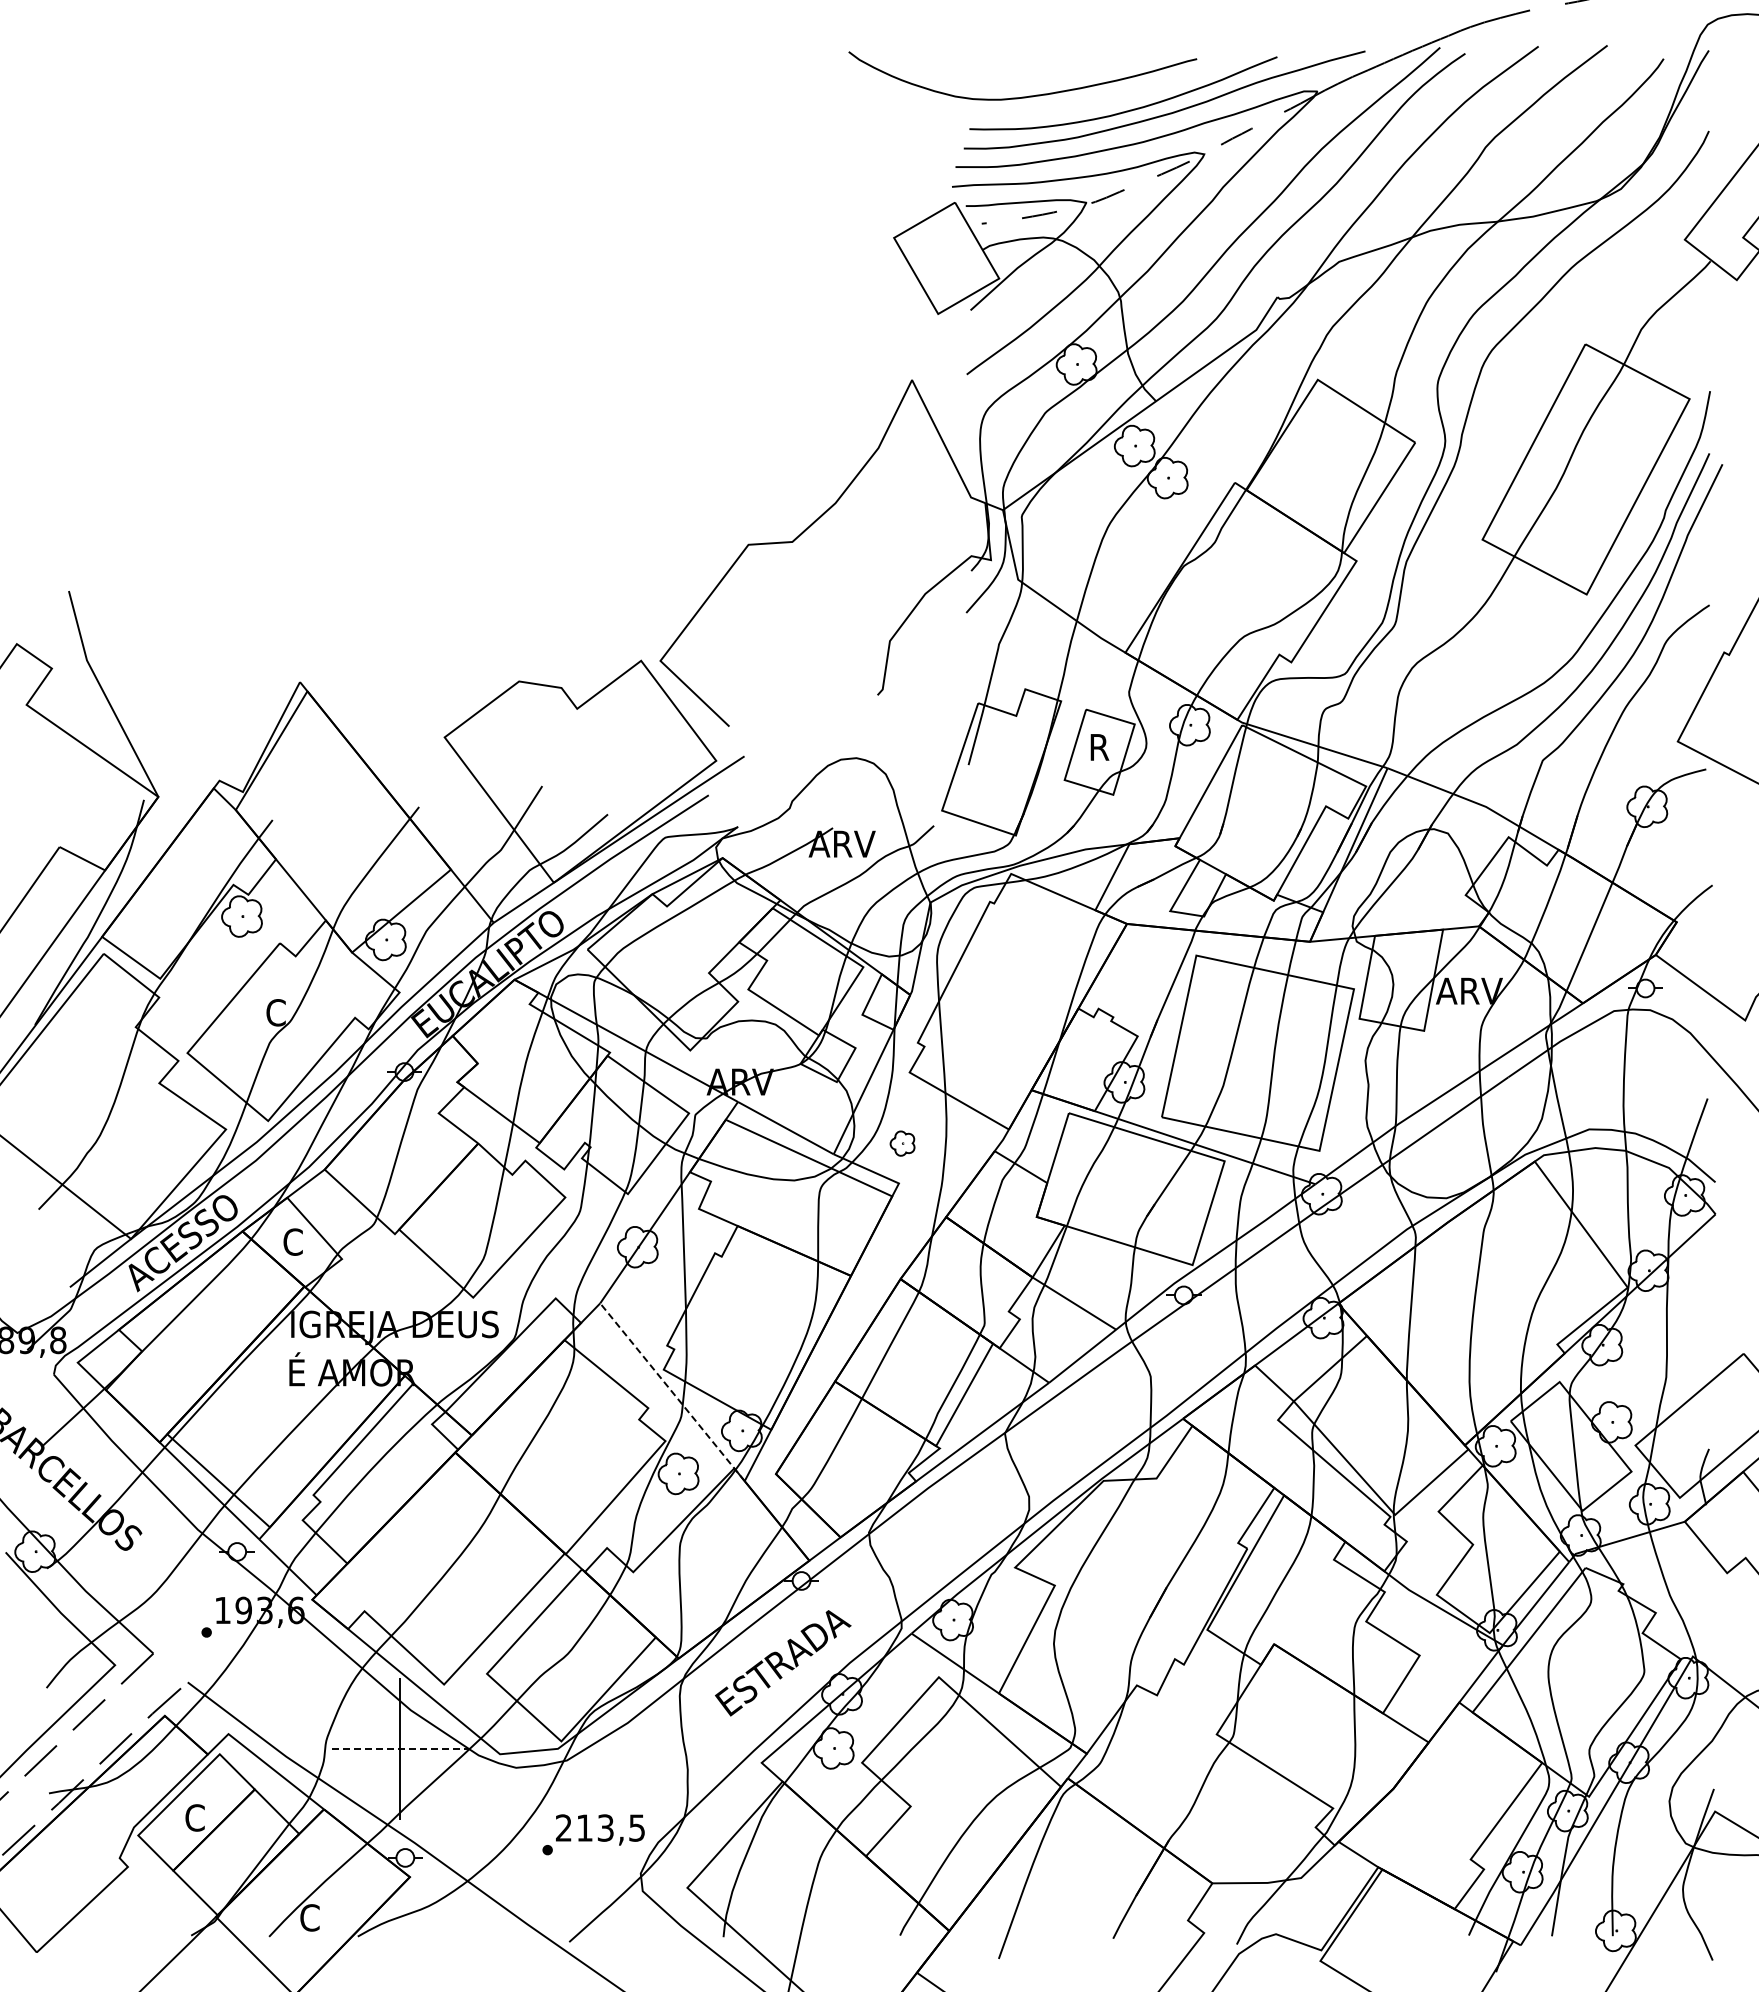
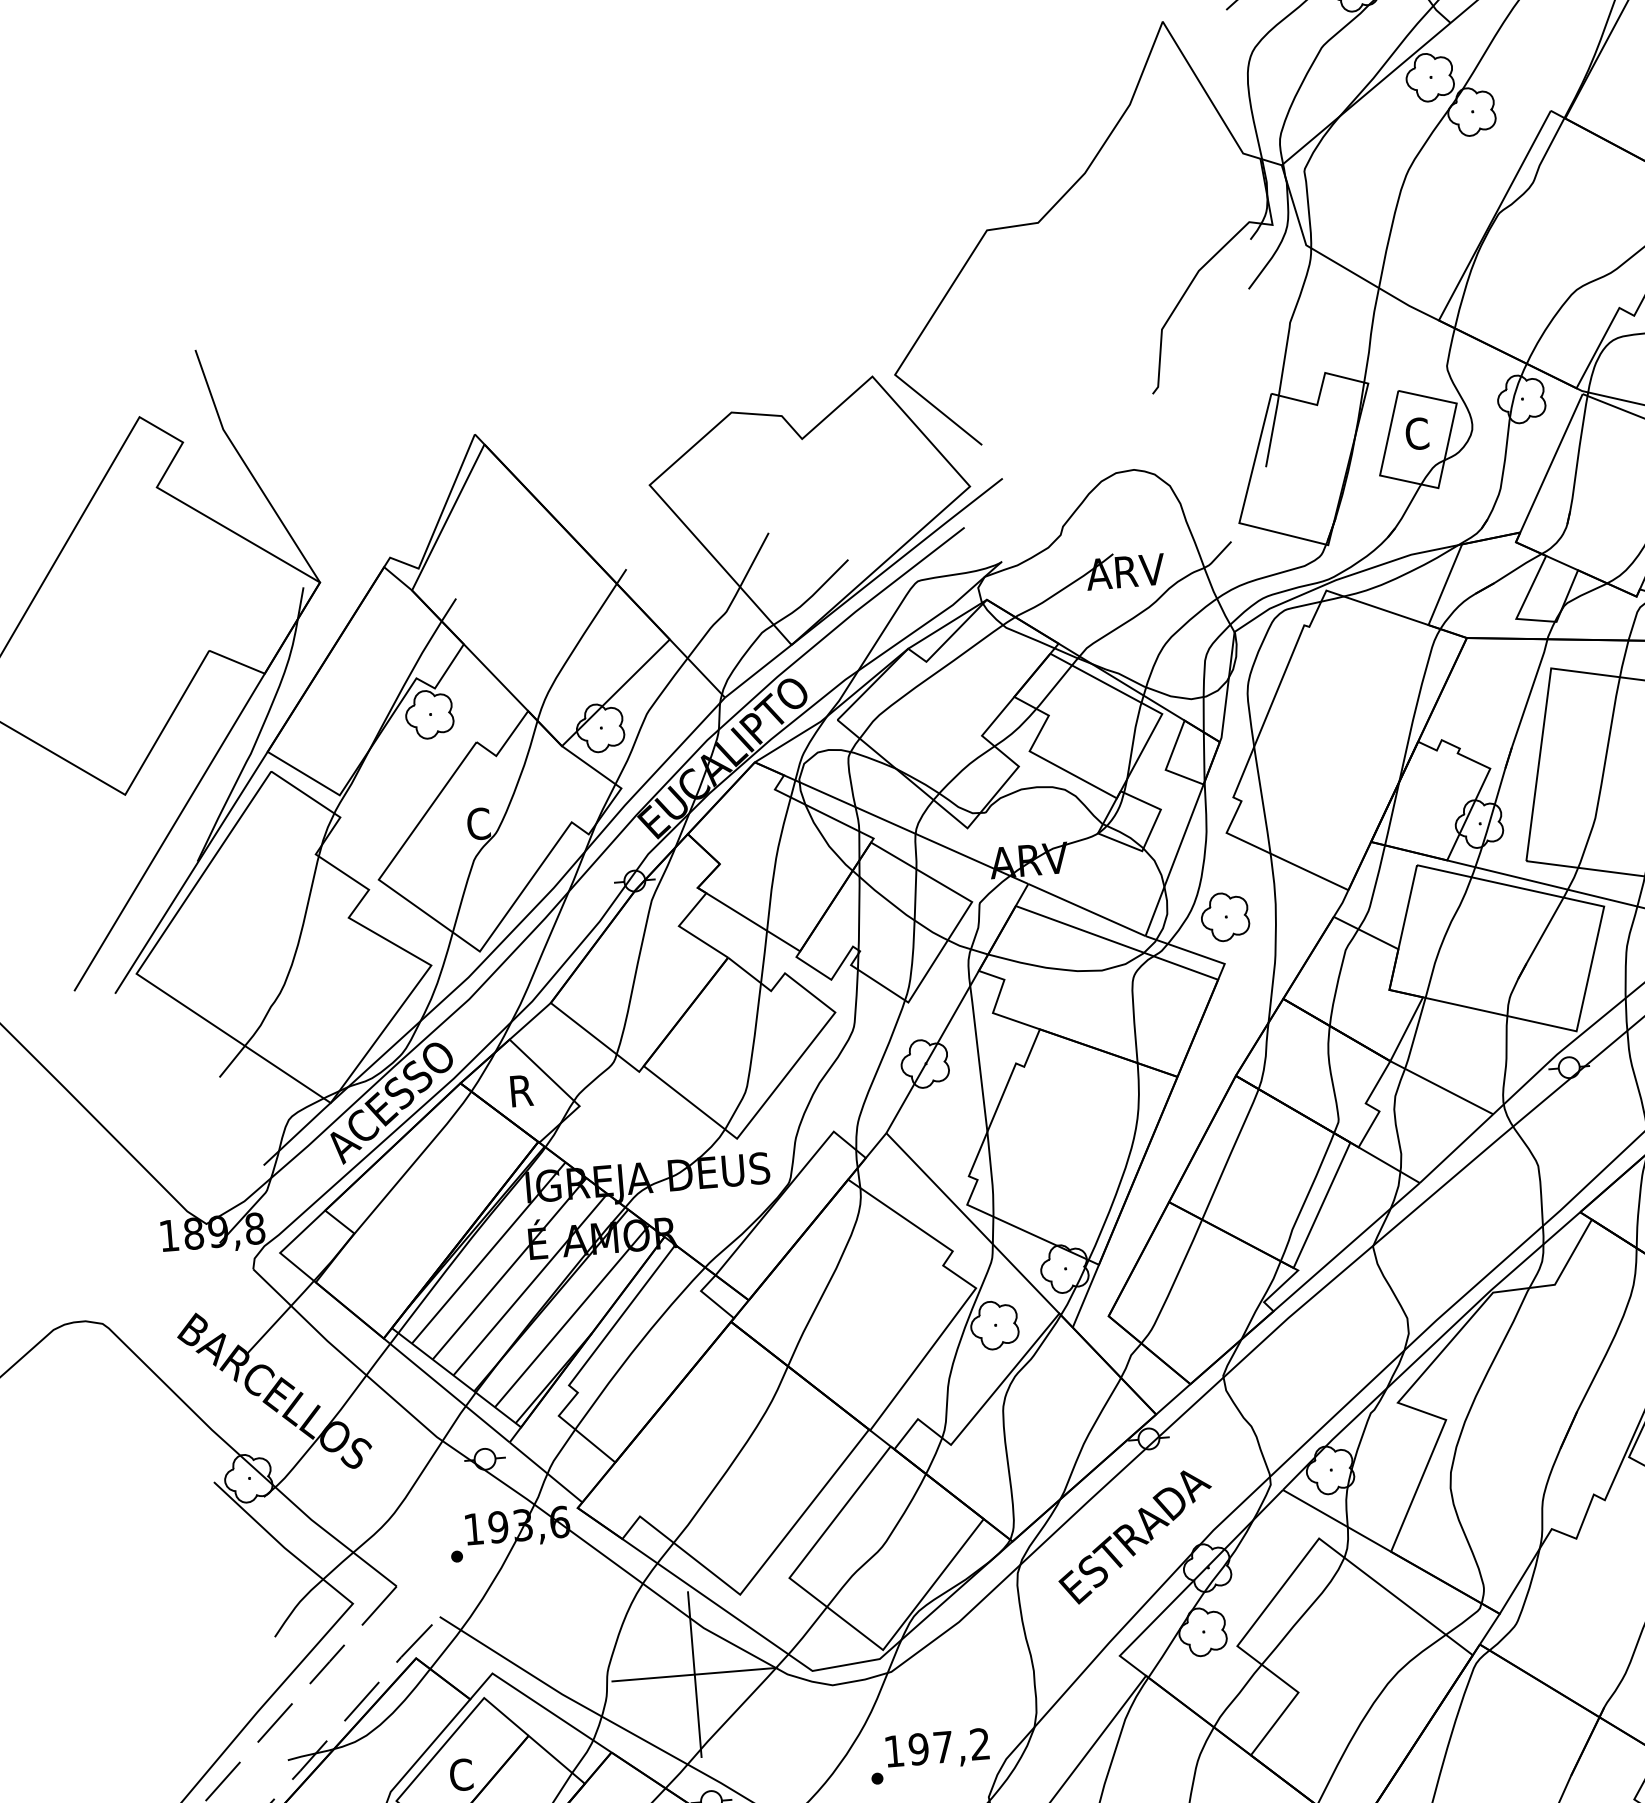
text: (1099, 747) -> (1417, 433), R -> C
part: (902, 1143) -> (1225, 916), size x1.67
text: (293, 1241) -> (521, 1090), C -> R
line: (672, 1392) -> (979, 1230), dashed -> solid
hatch: (286, 1406) -> (528, 1284), added
line: (399, 1749) -> (694, 1675), dashed -> solid
text: (600, 1827) -> (937, 1747), 213,5 -> 197,2

